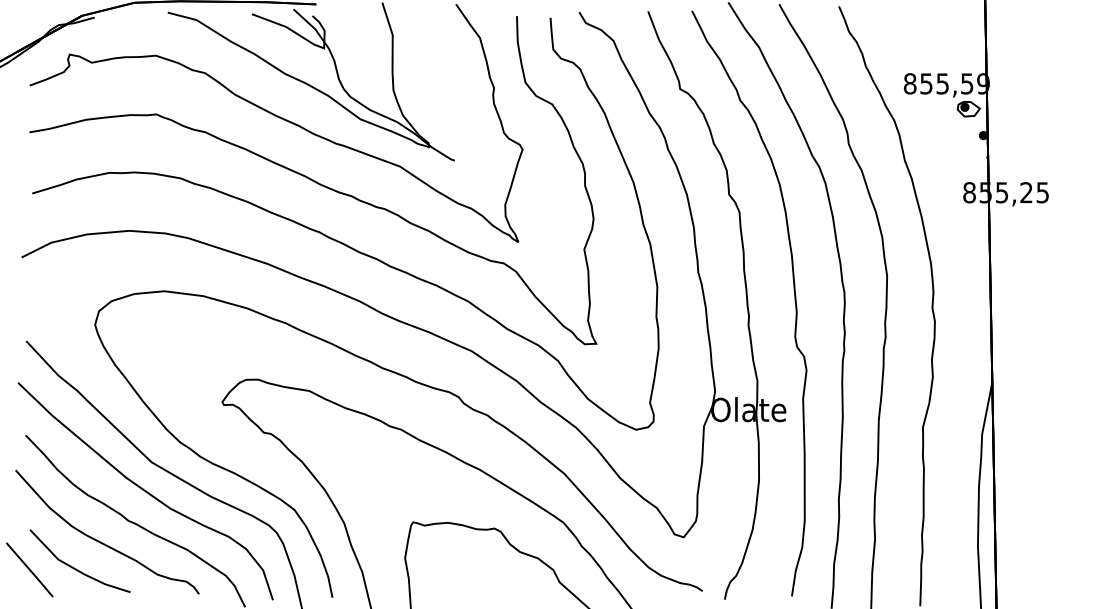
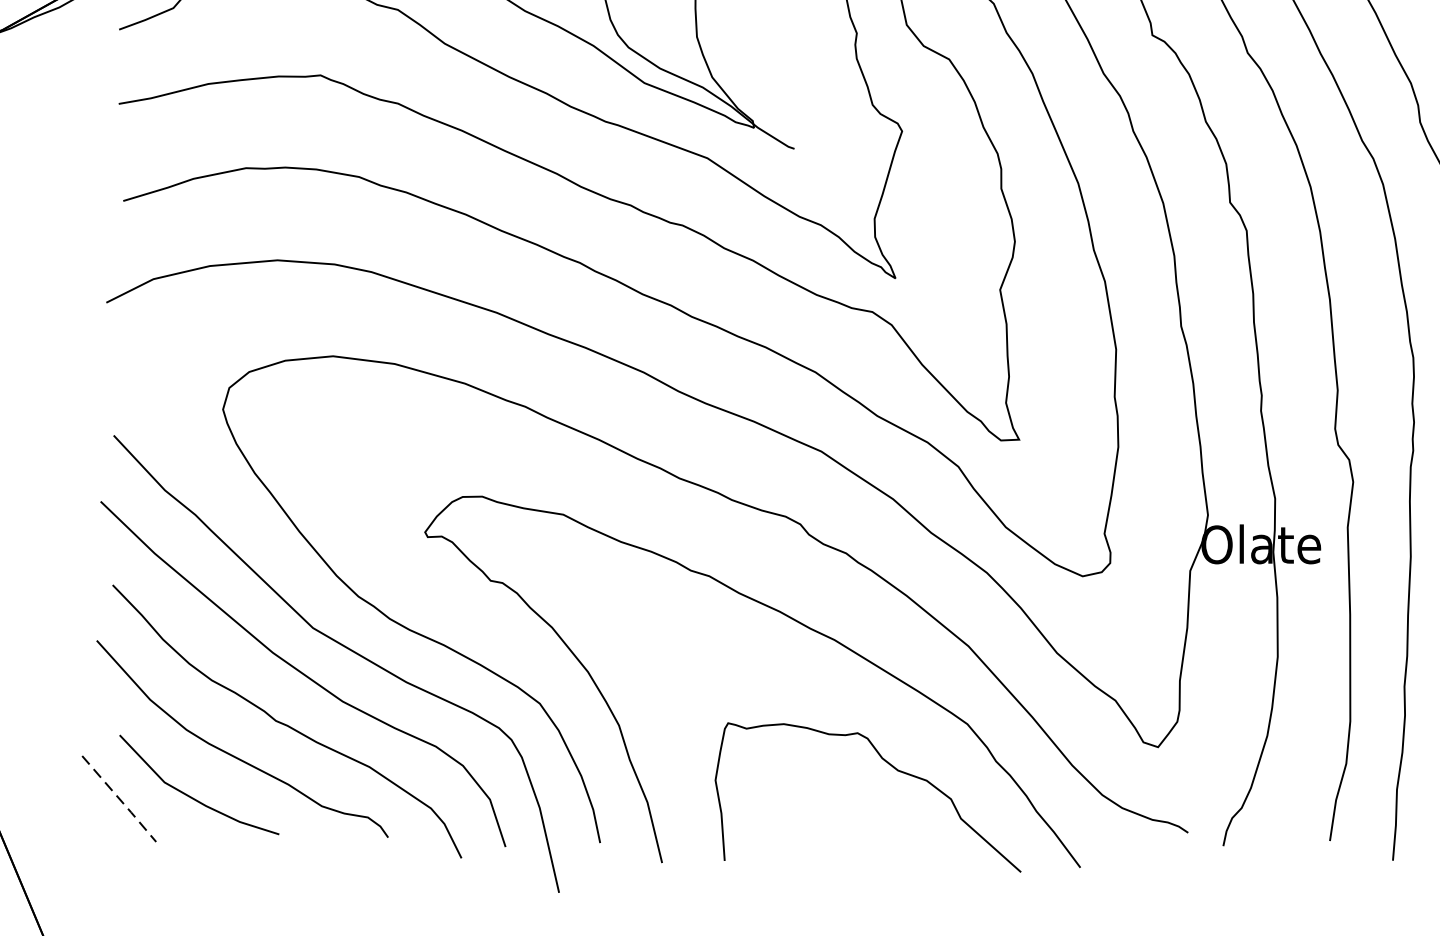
line: (30, 570) -> (120, 799), solid -> dashed

